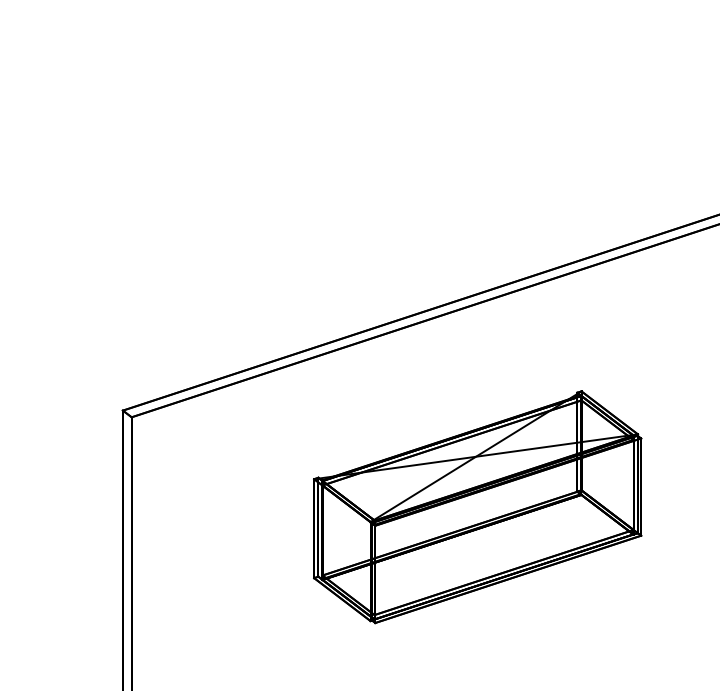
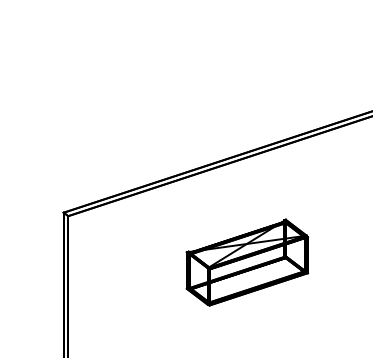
part: (477, 506) -> (247, 262), size x0.71

